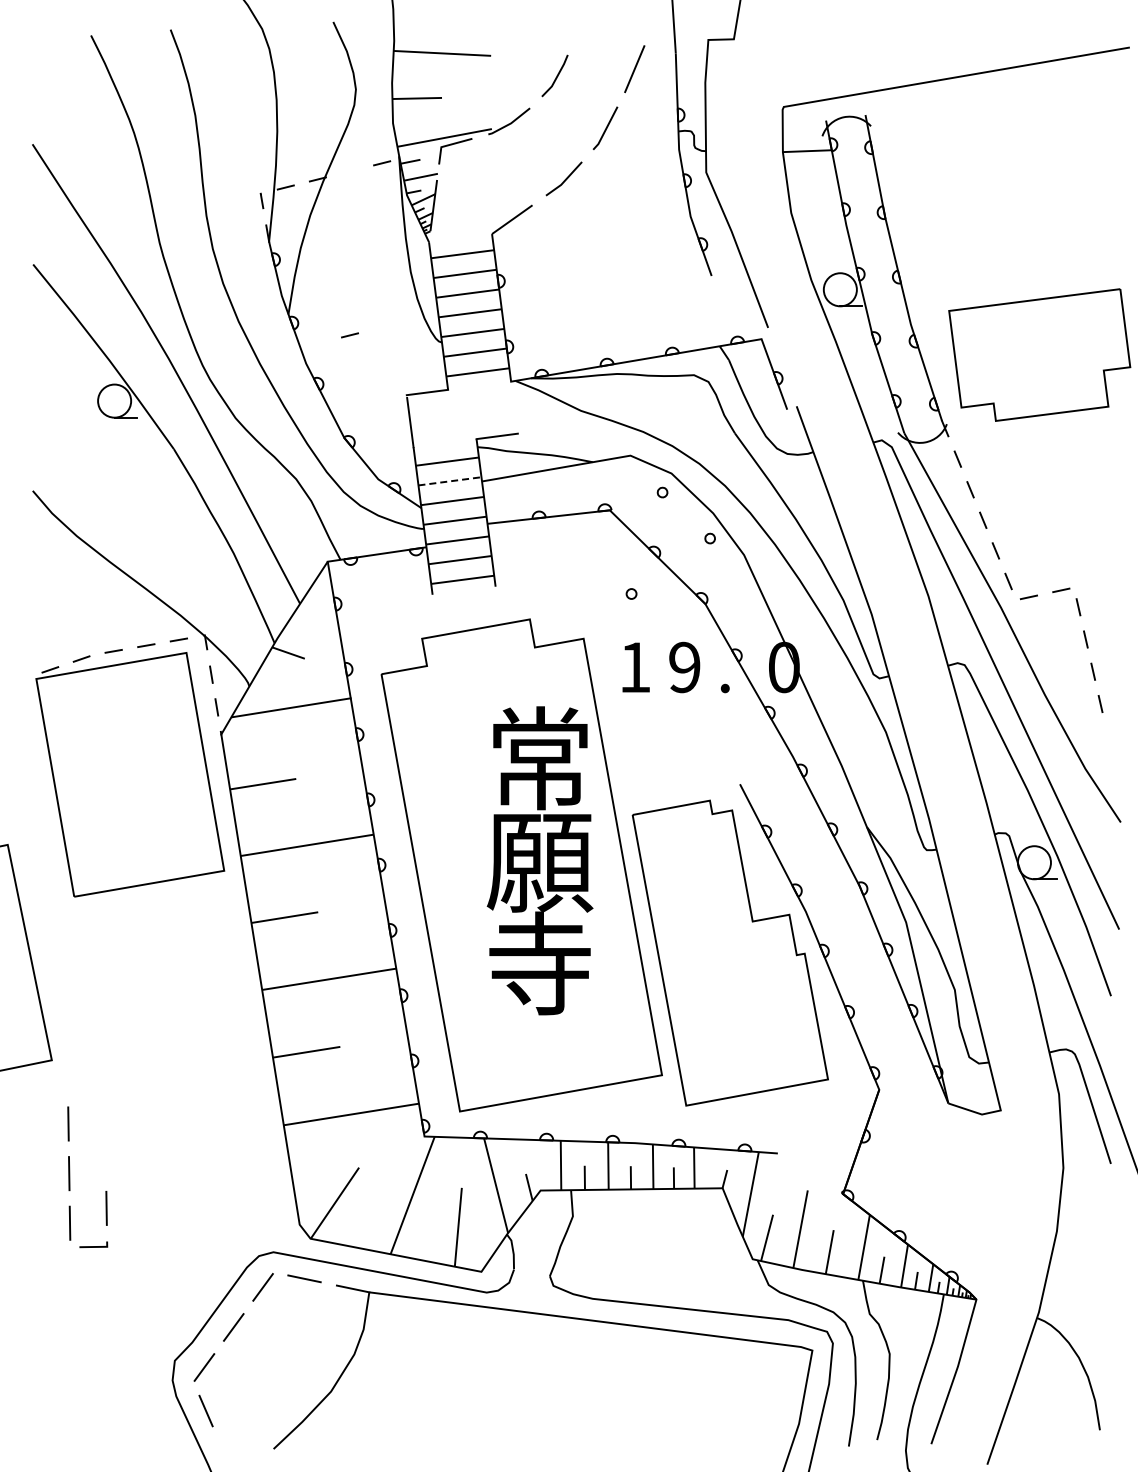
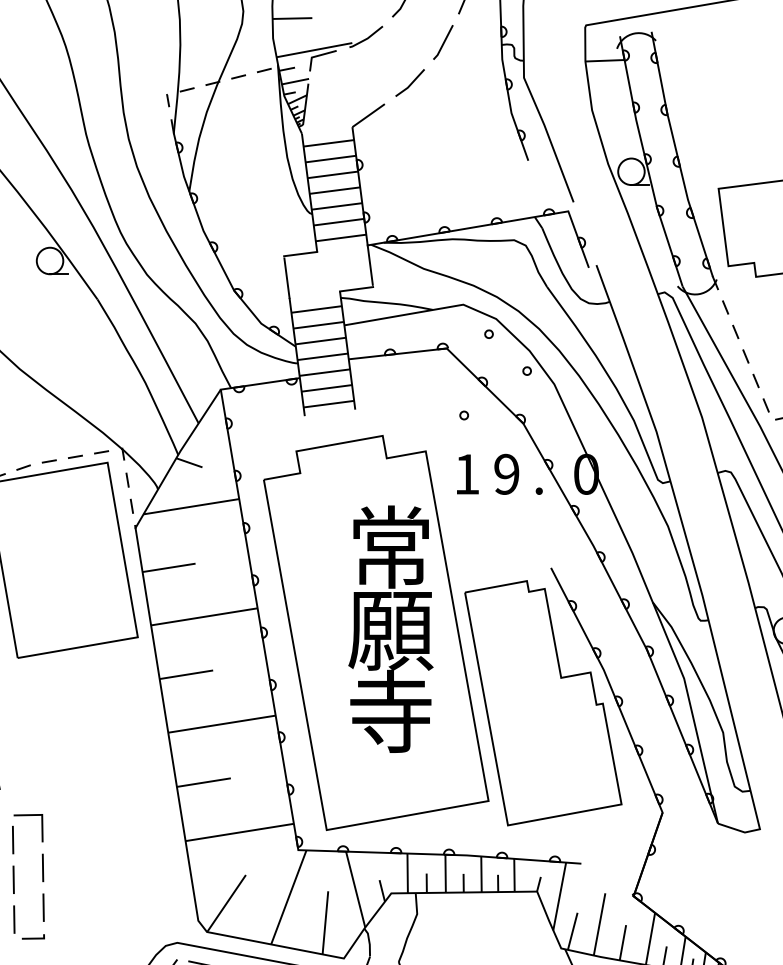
line: (349, 335) -> (238, 77), moved
line: (514, 405) -> (370, 264), added
line: (449, 481) -> (318, 325), dashed -> solid
part: (87, 1093) -> (28, 815), added
line: (105, 1158) -> (42, 867), added

